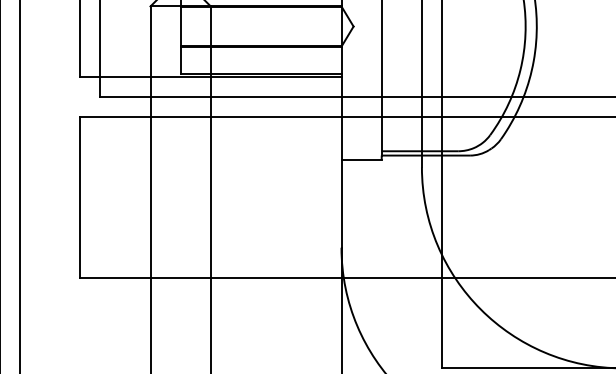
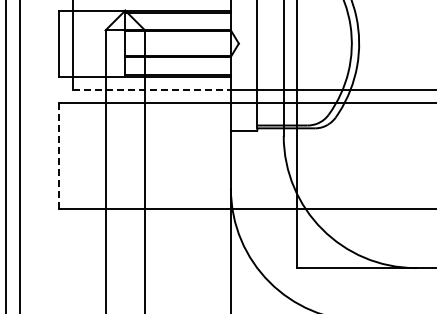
line: (222, 96) -> (152, 89), solid -> dashed
line: (80, 196) -> (59, 155), solid -> dashed

